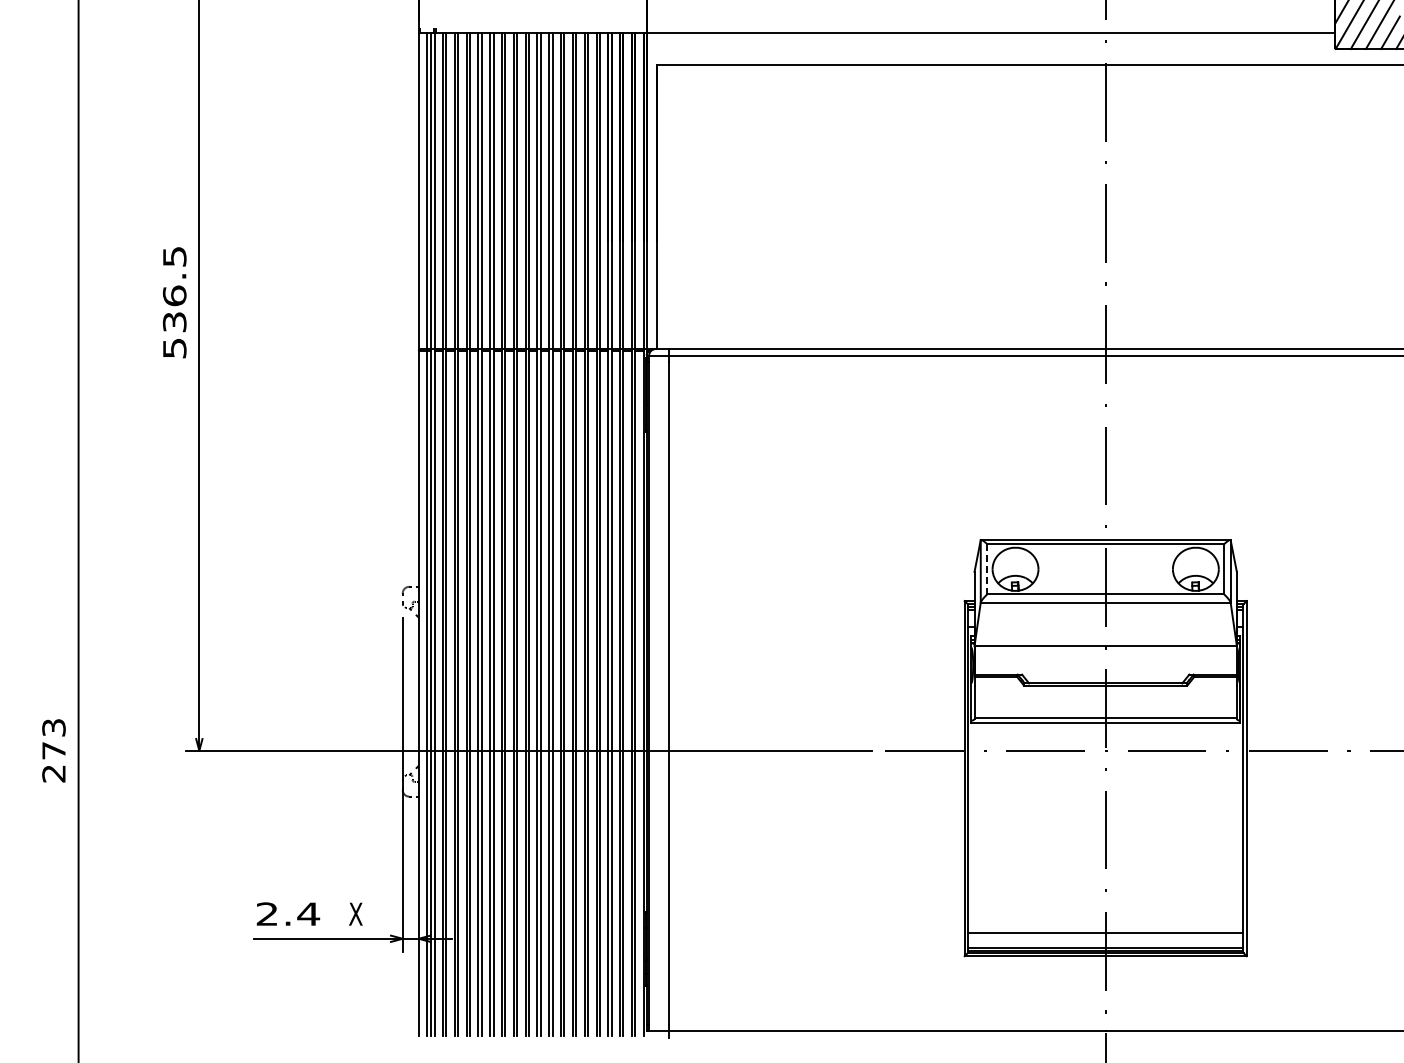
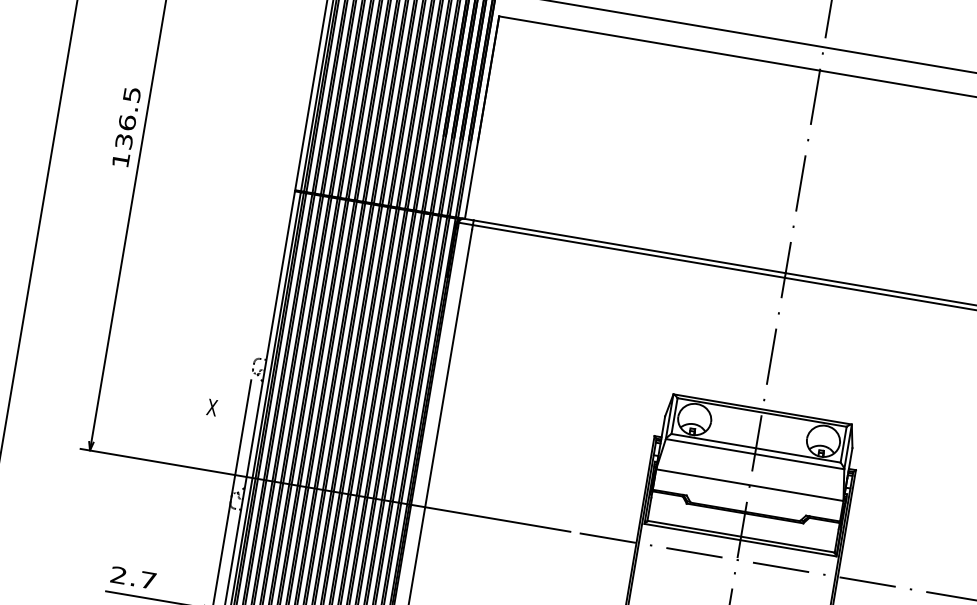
text: (174, 348) -> (120, 160), 536.5 -> 136.5
line: (987, 569) -> (674, 416), dashed -> solid
text: (308, 913) -> (148, 579), 2.4 -> 2.7
text: (355, 913) -> (212, 407), moved

